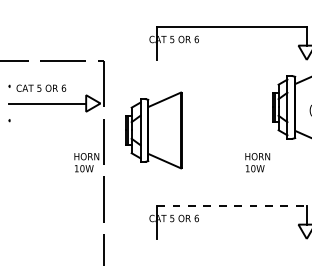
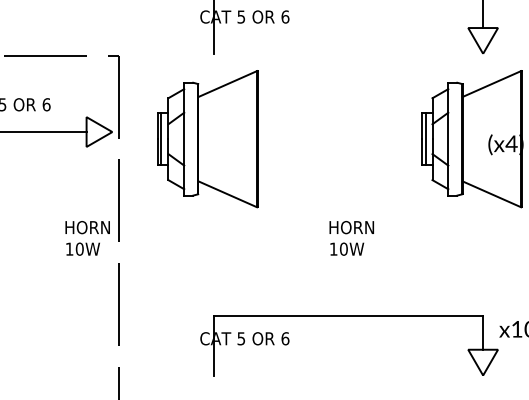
part: (153, 130) -> (207, 139), moved
text: (257, 162) -> (351, 238), moved
line: (232, 205) -> (349, 315), dashed -> solid

